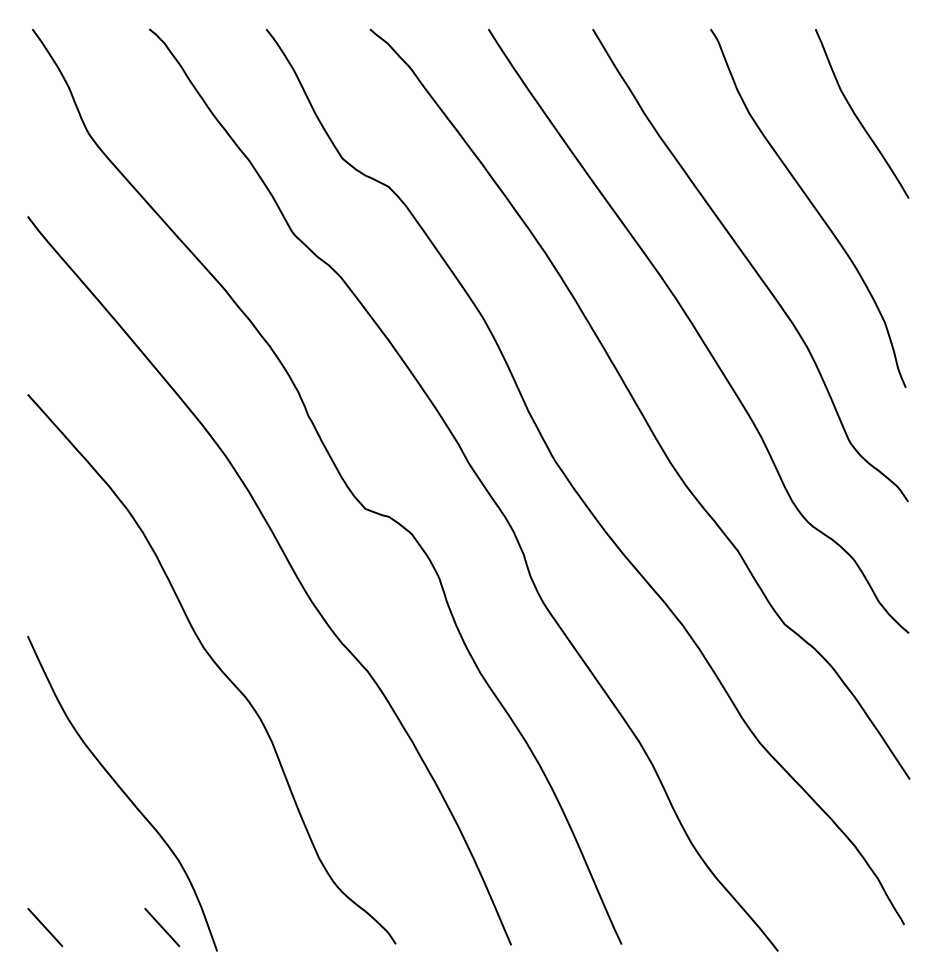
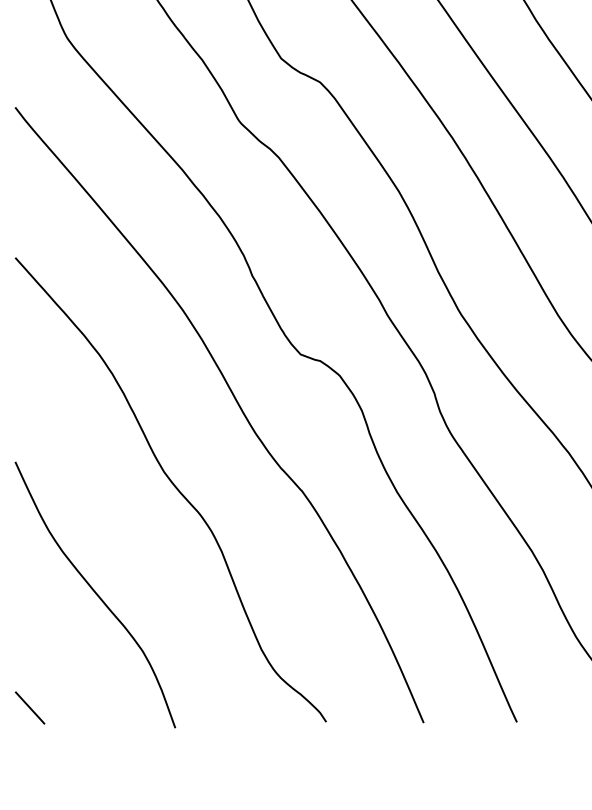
line: (162, 927) -> (129, 707), removed

